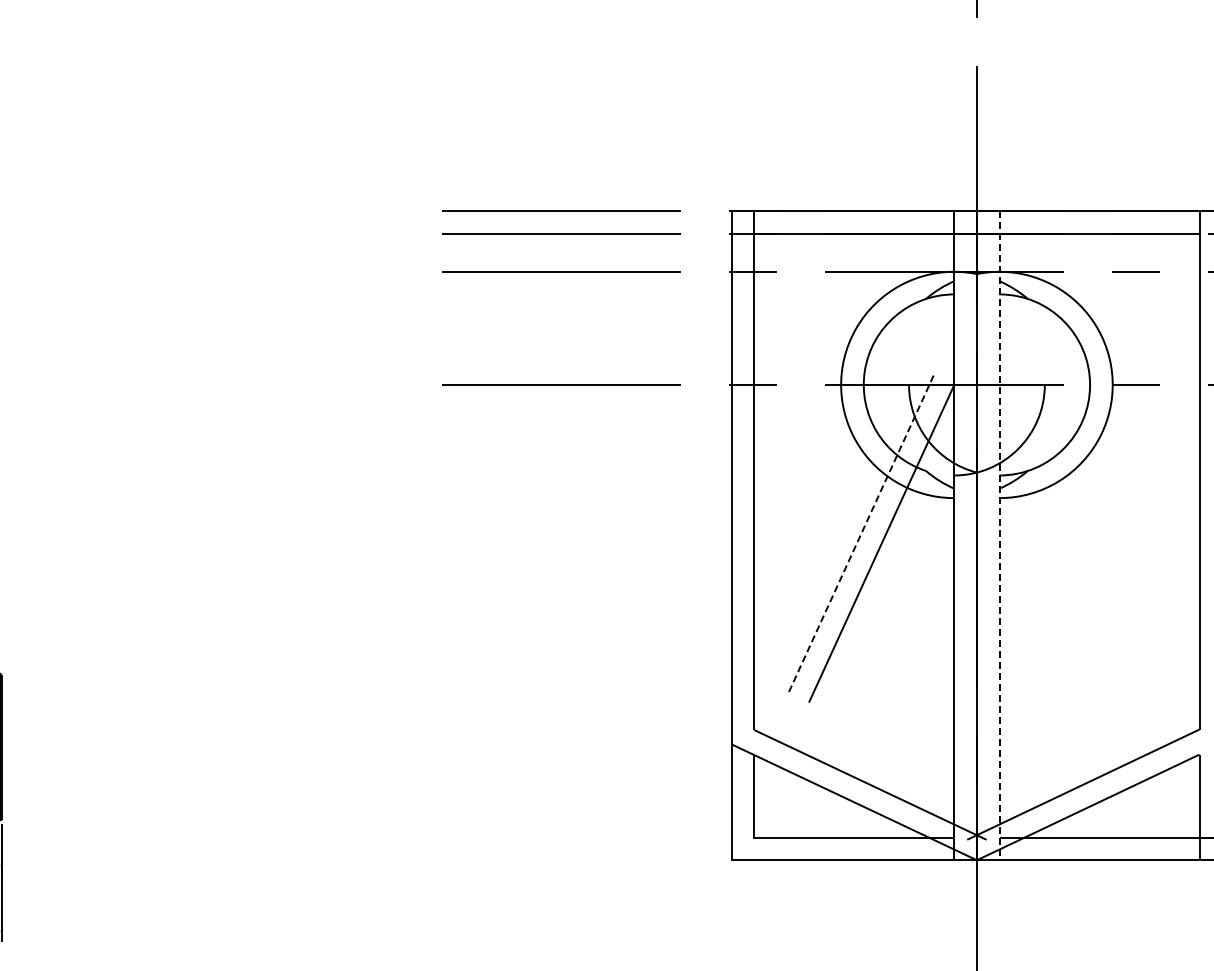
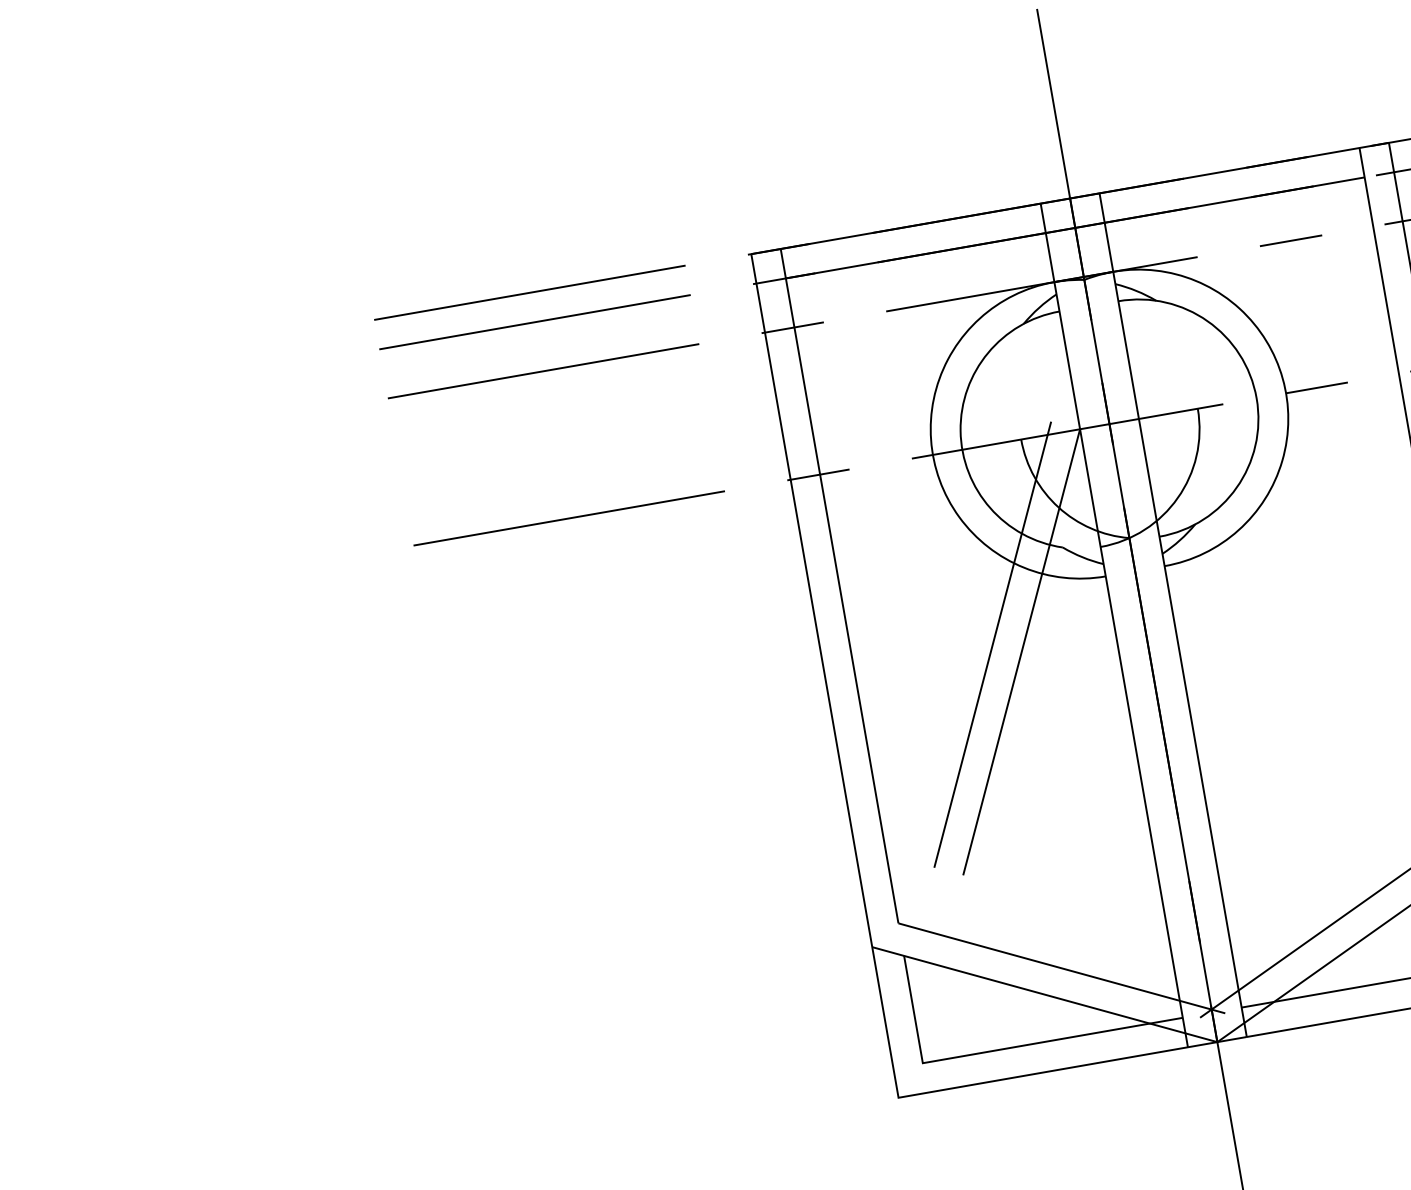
line: (861, 534) -> (993, 644), dashed -> solid
line: (999, 536) -> (1173, 616), dashed -> solid

